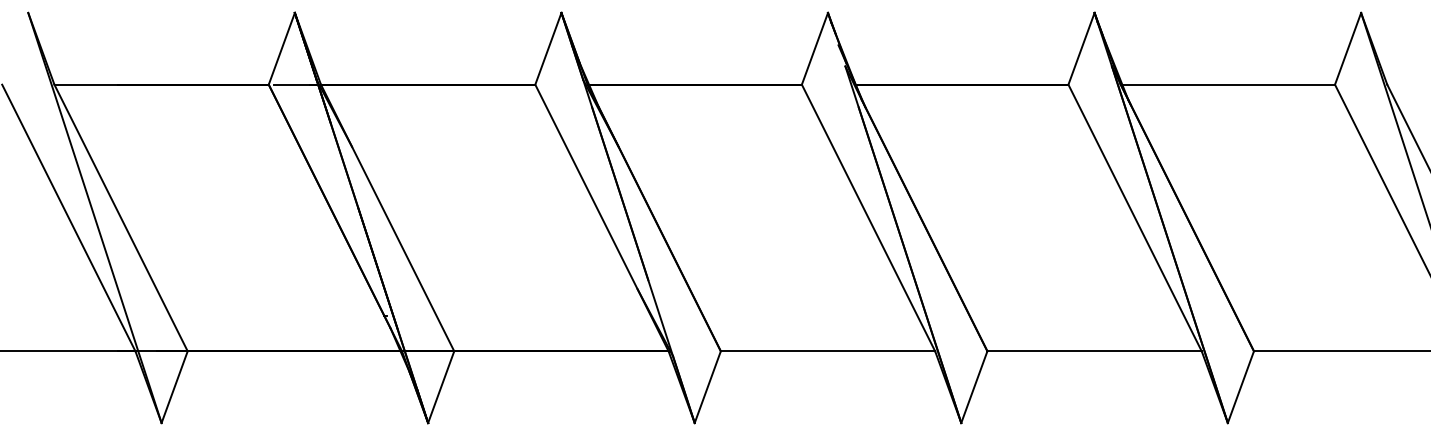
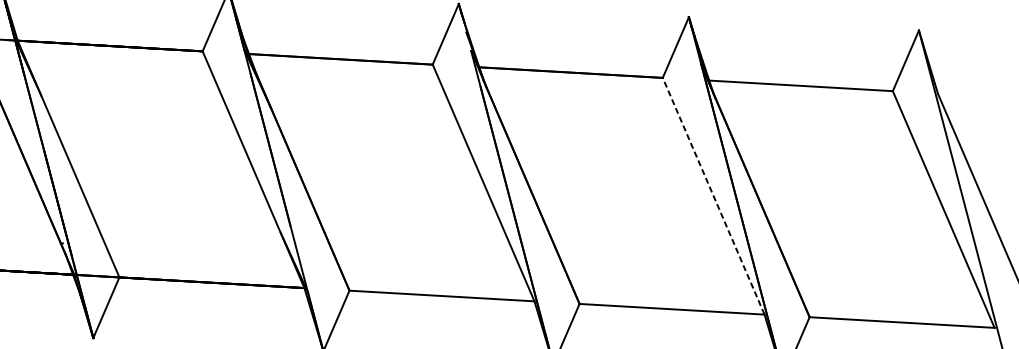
line: (1134, 217) -> (713, 195), solid -> dashed

